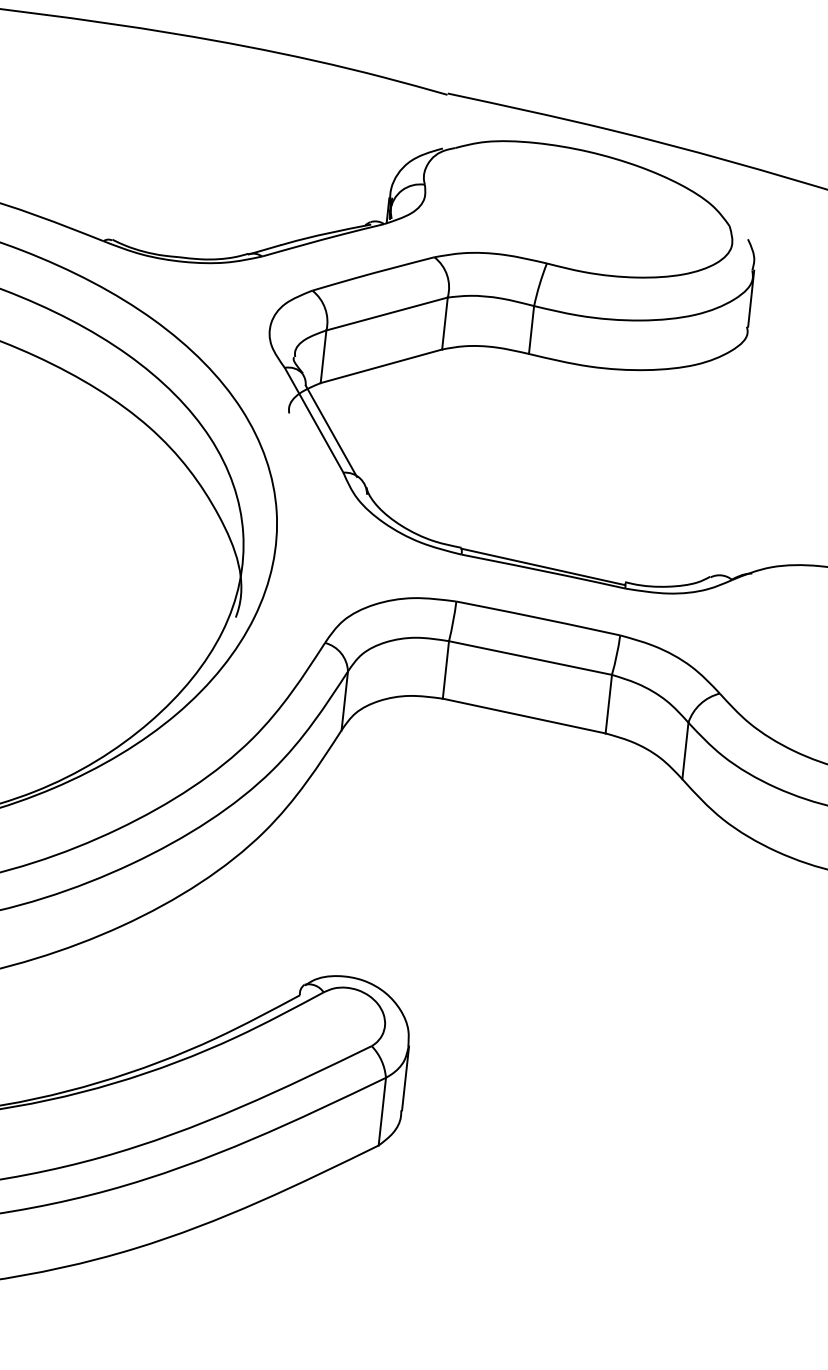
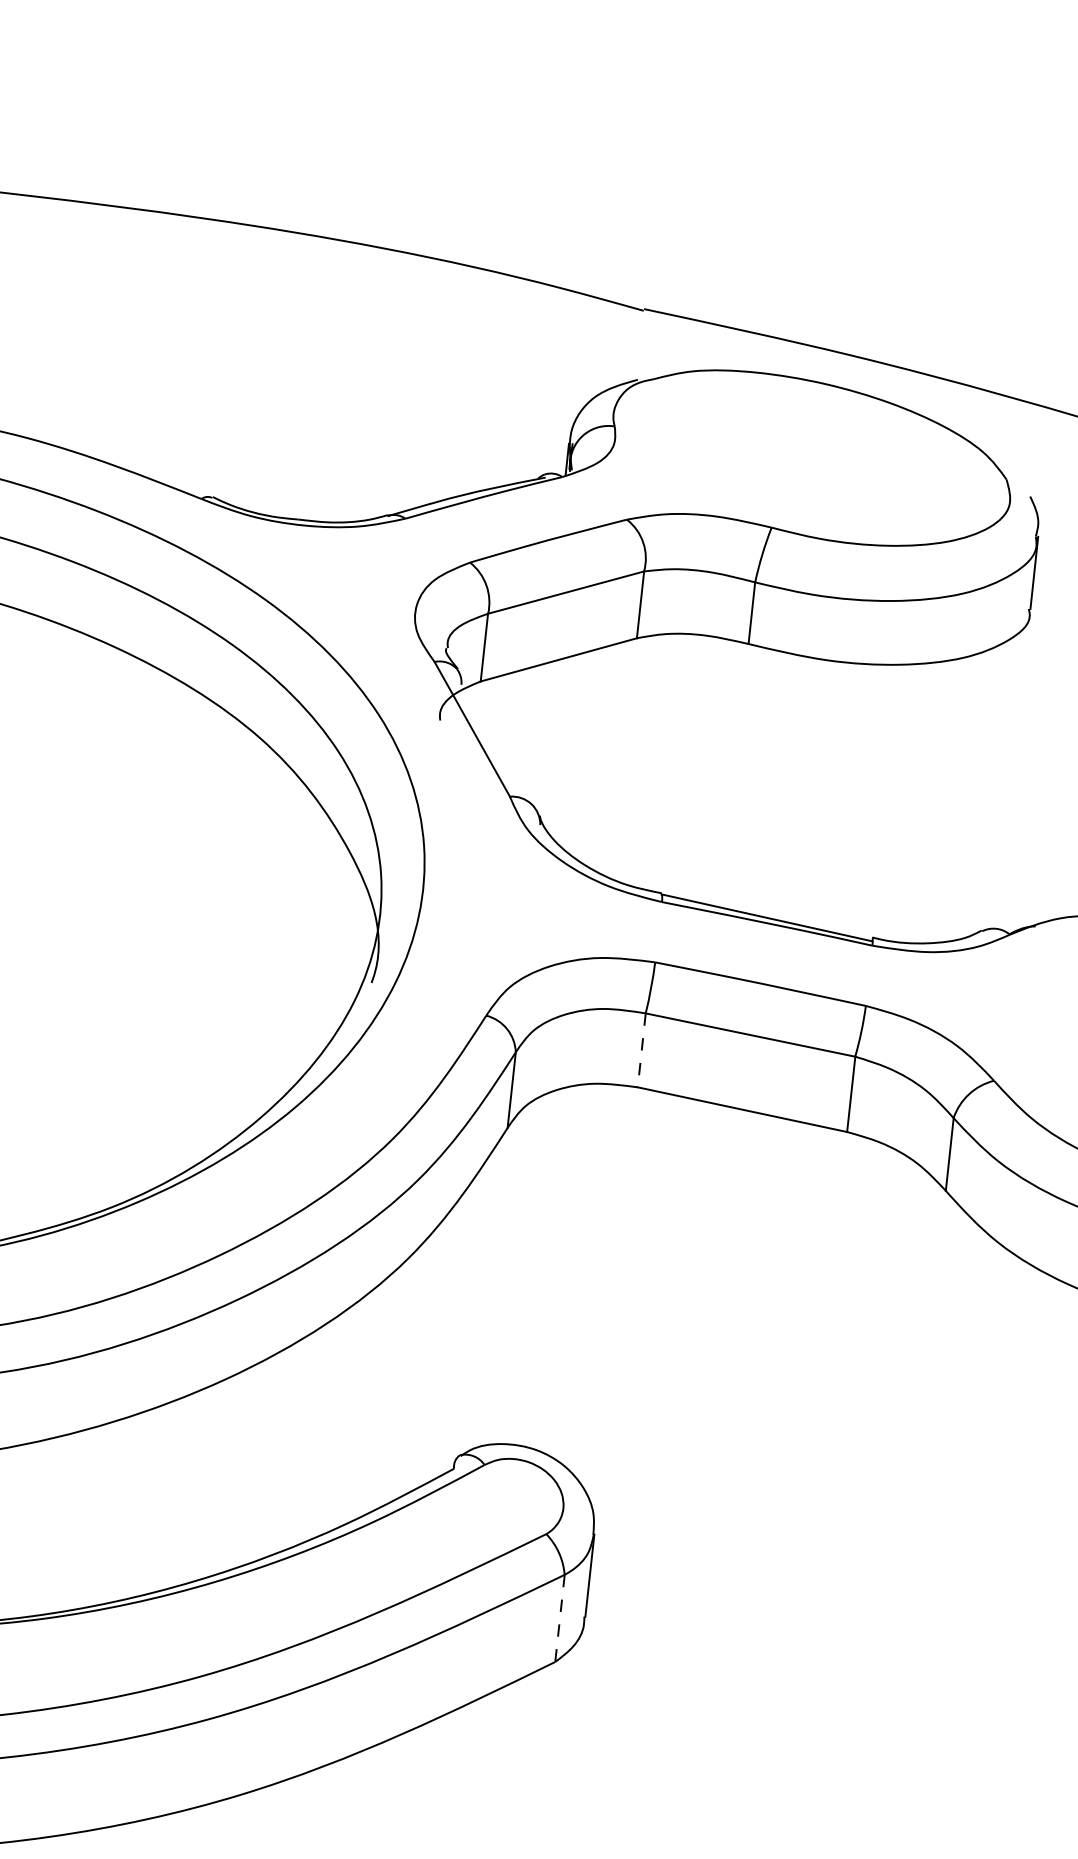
line: (331, 431) -> (494, 743), removed
line: (445, 670) -> (641, 1050), solid -> dashed
line: (382, 1111) -> (560, 1618), solid -> dashed

